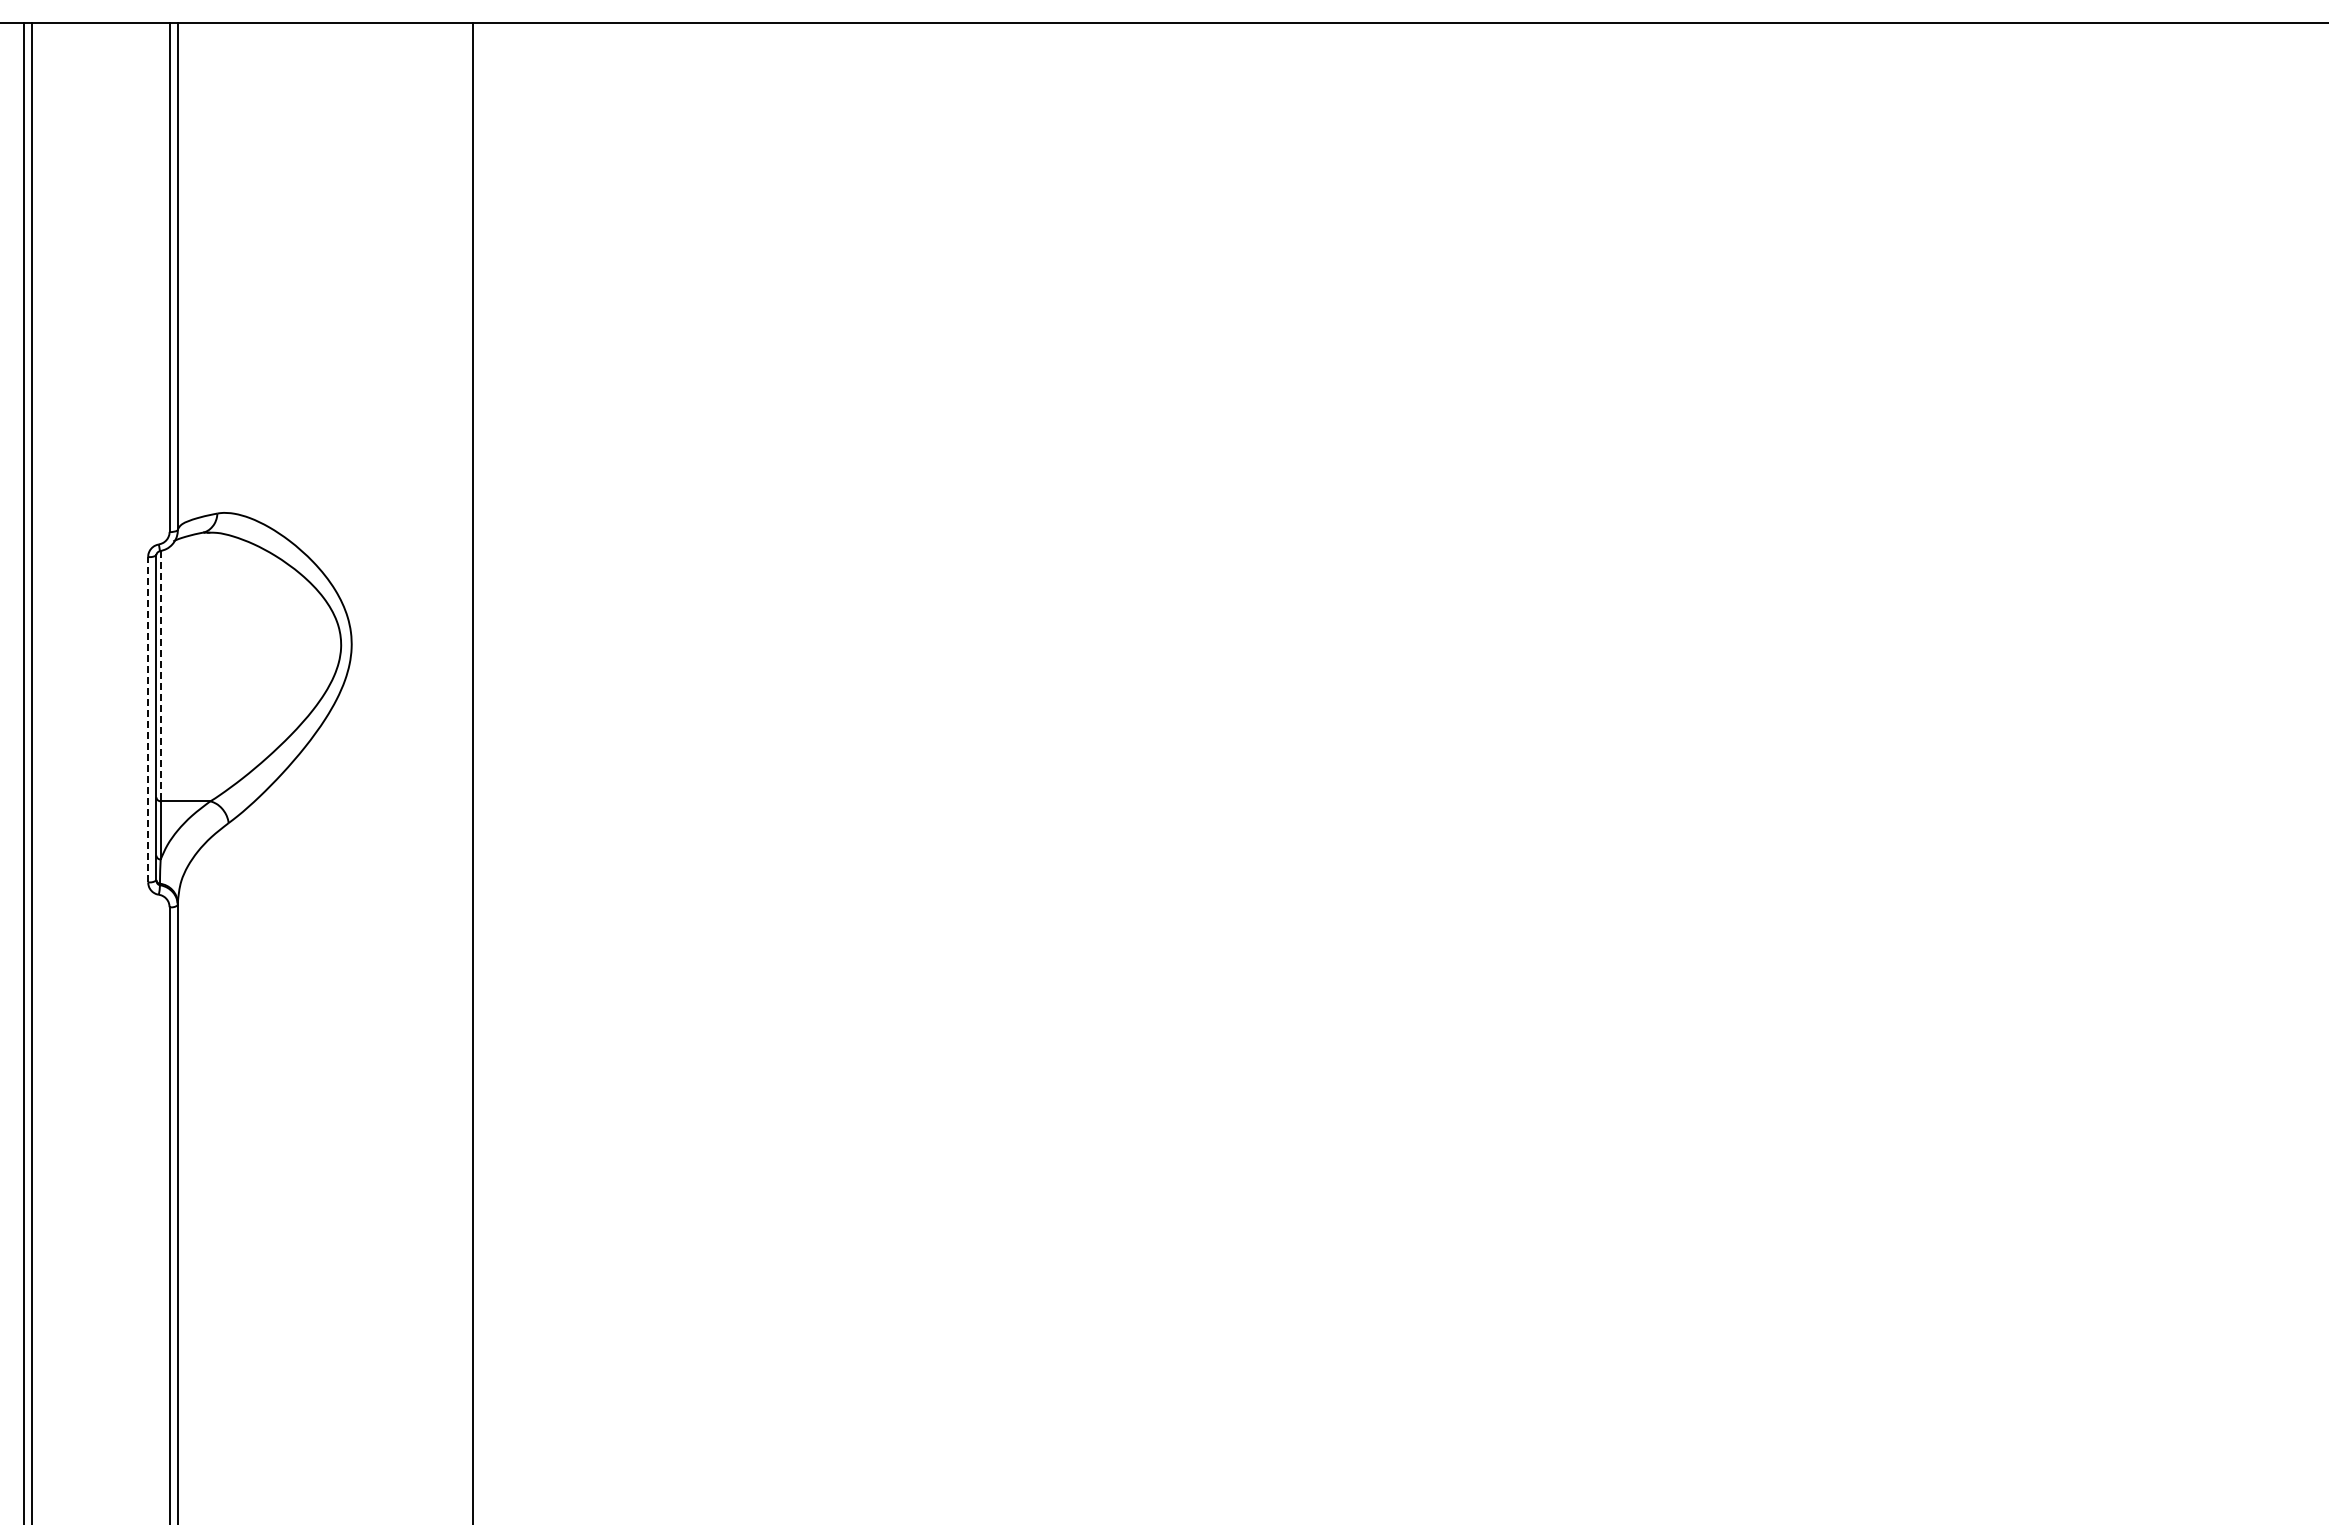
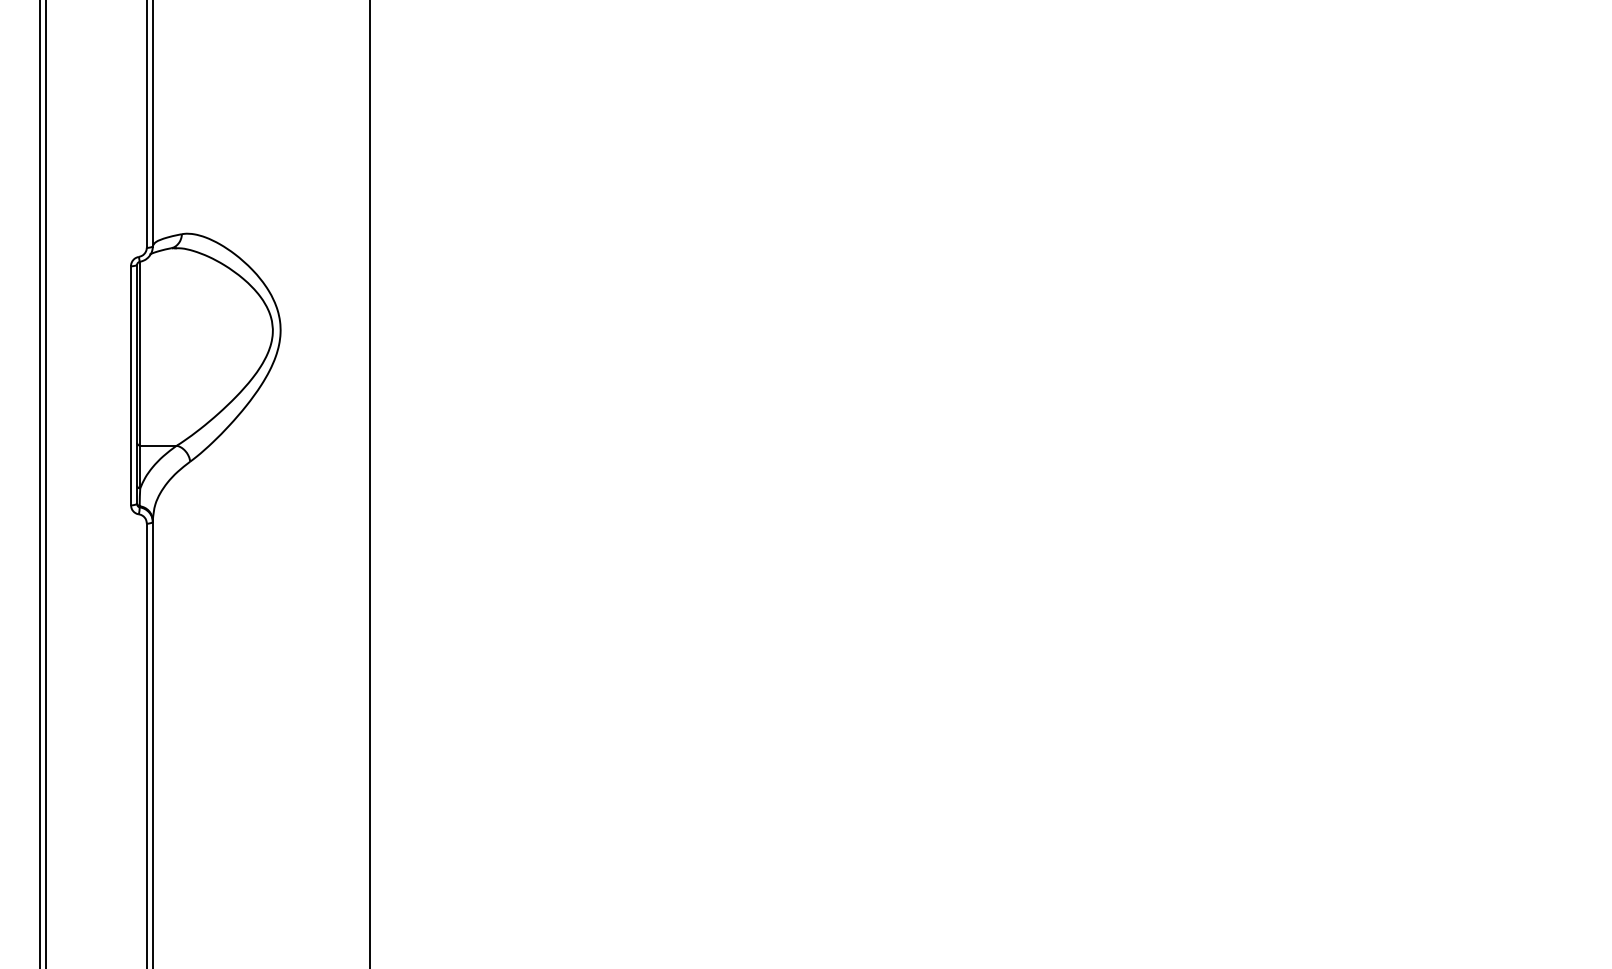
line: (160, 676) -> (140, 353), dashed -> solid
line: (148, 719) -> (131, 385), dashed -> solid

